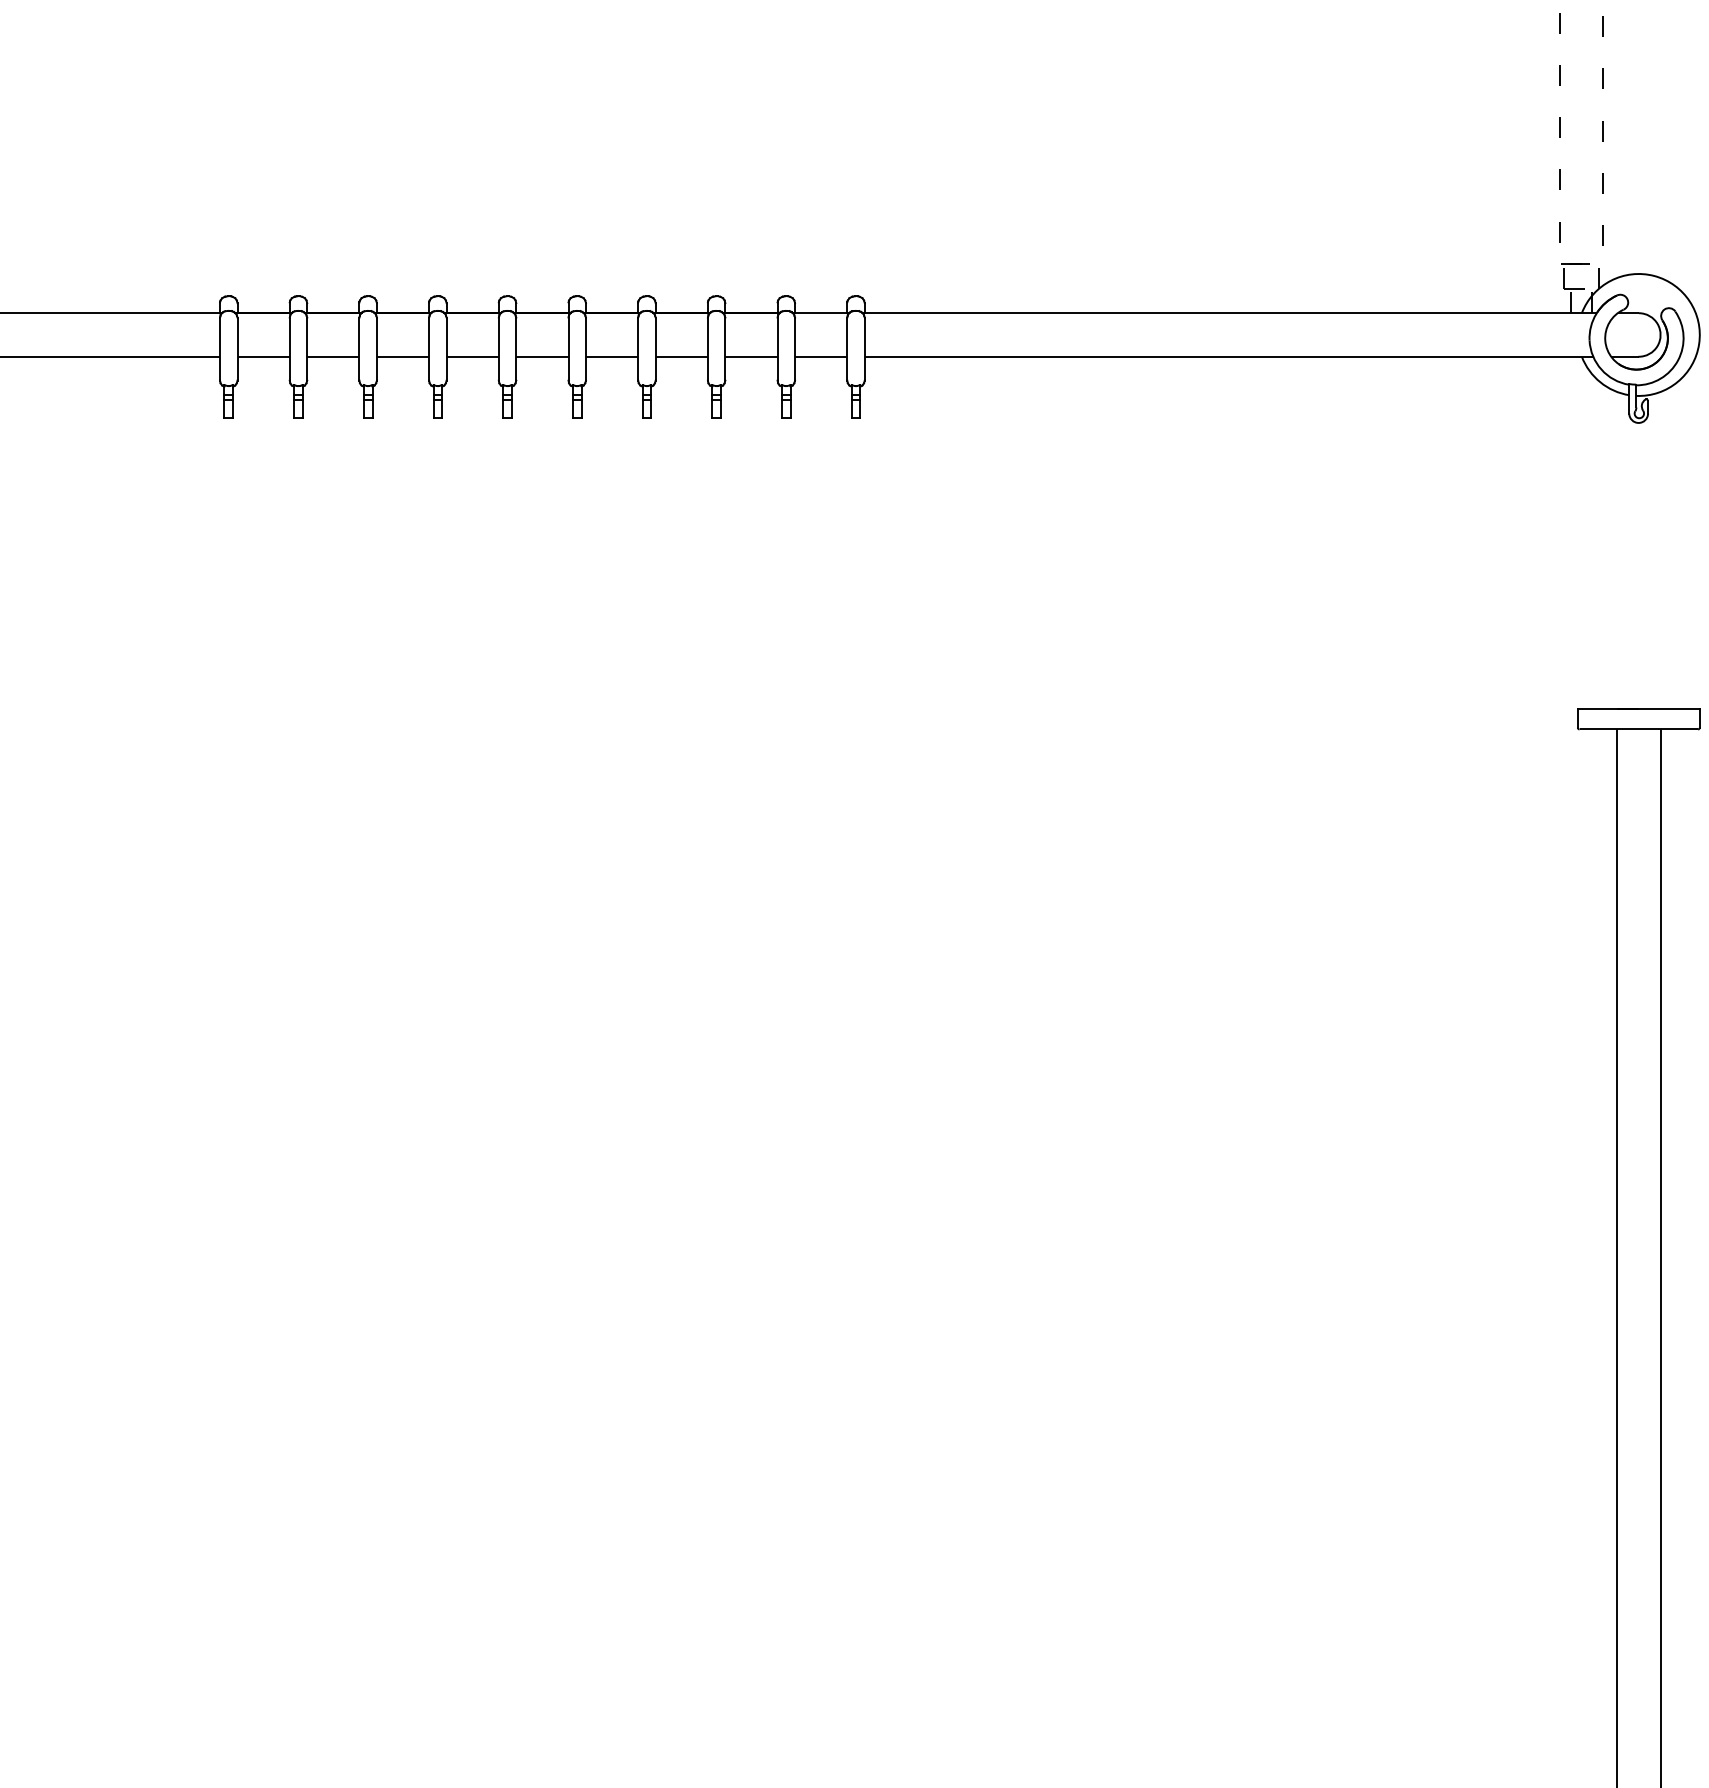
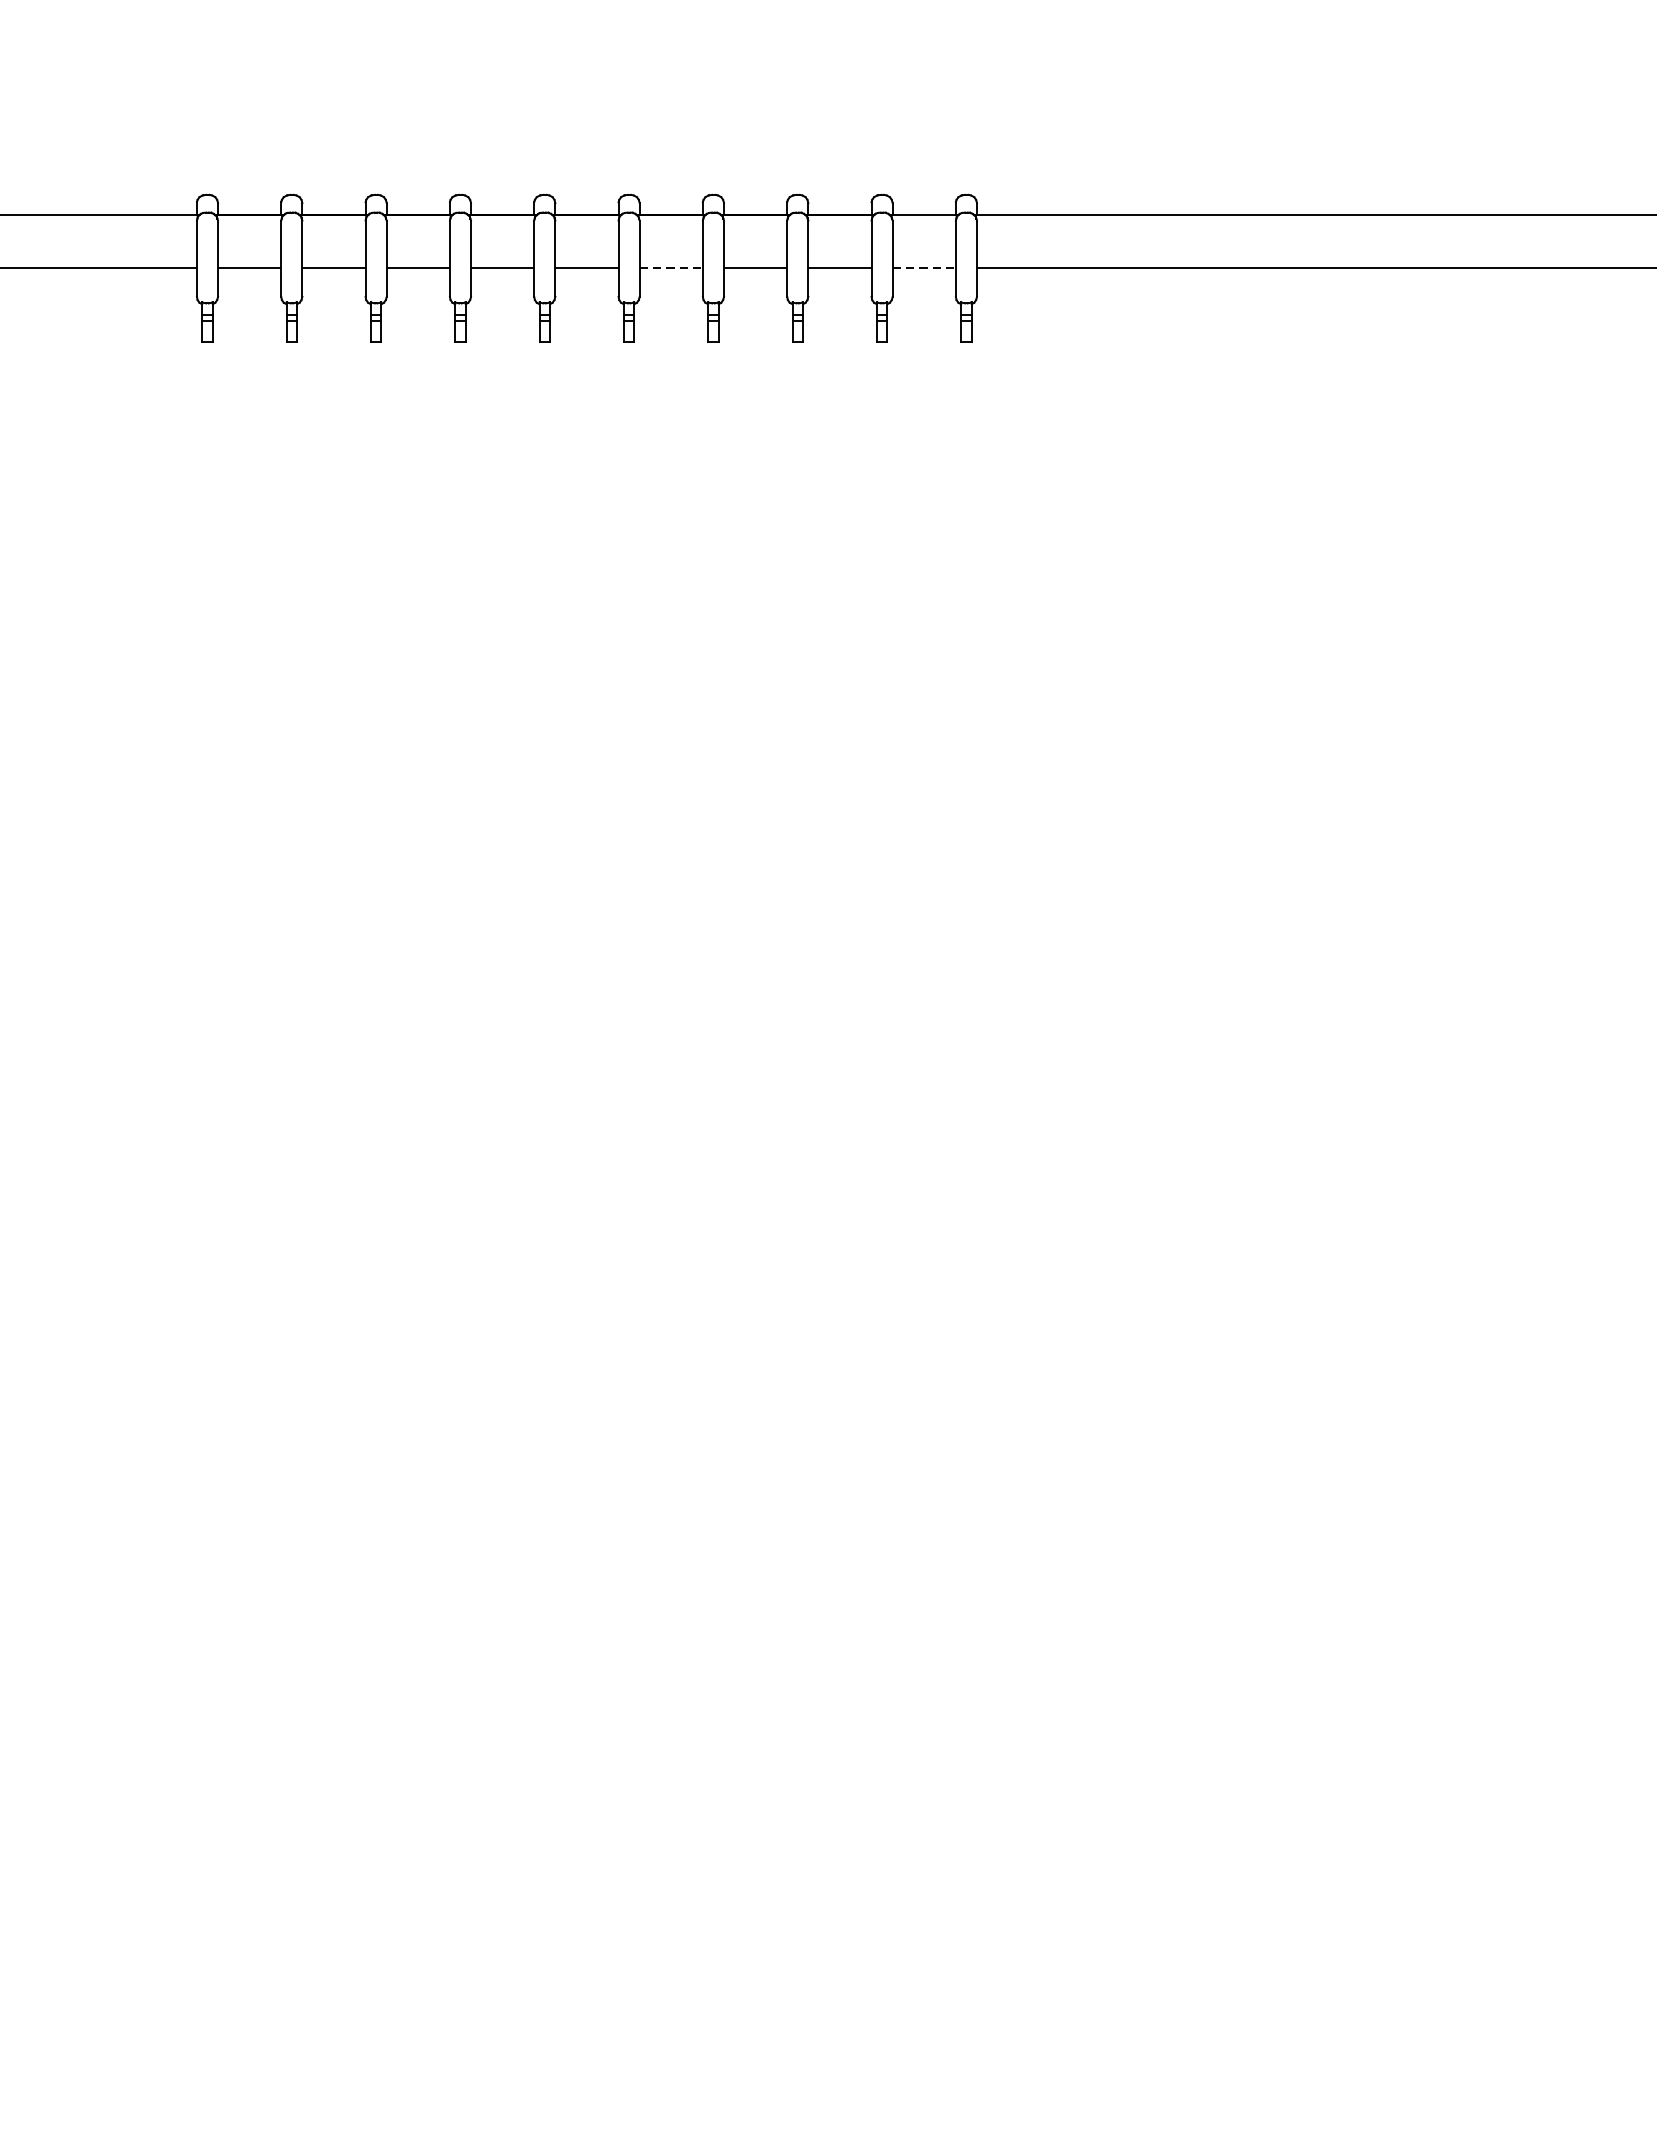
line: (612, 356) -> (671, 267), solid -> dashed
line: (821, 356) -> (924, 267), solid -> dashed

